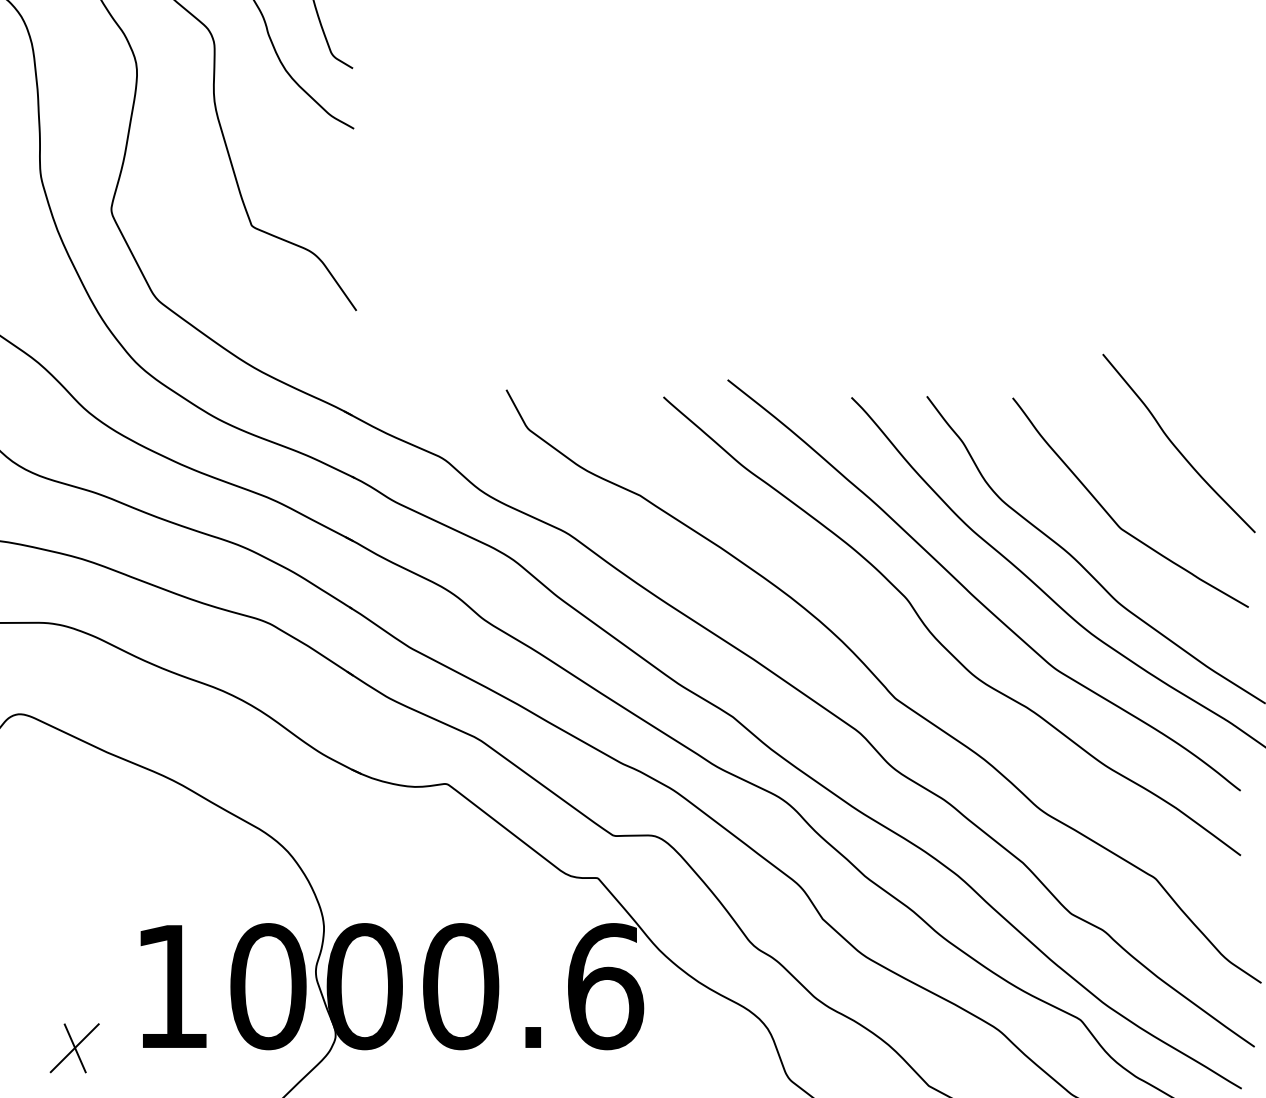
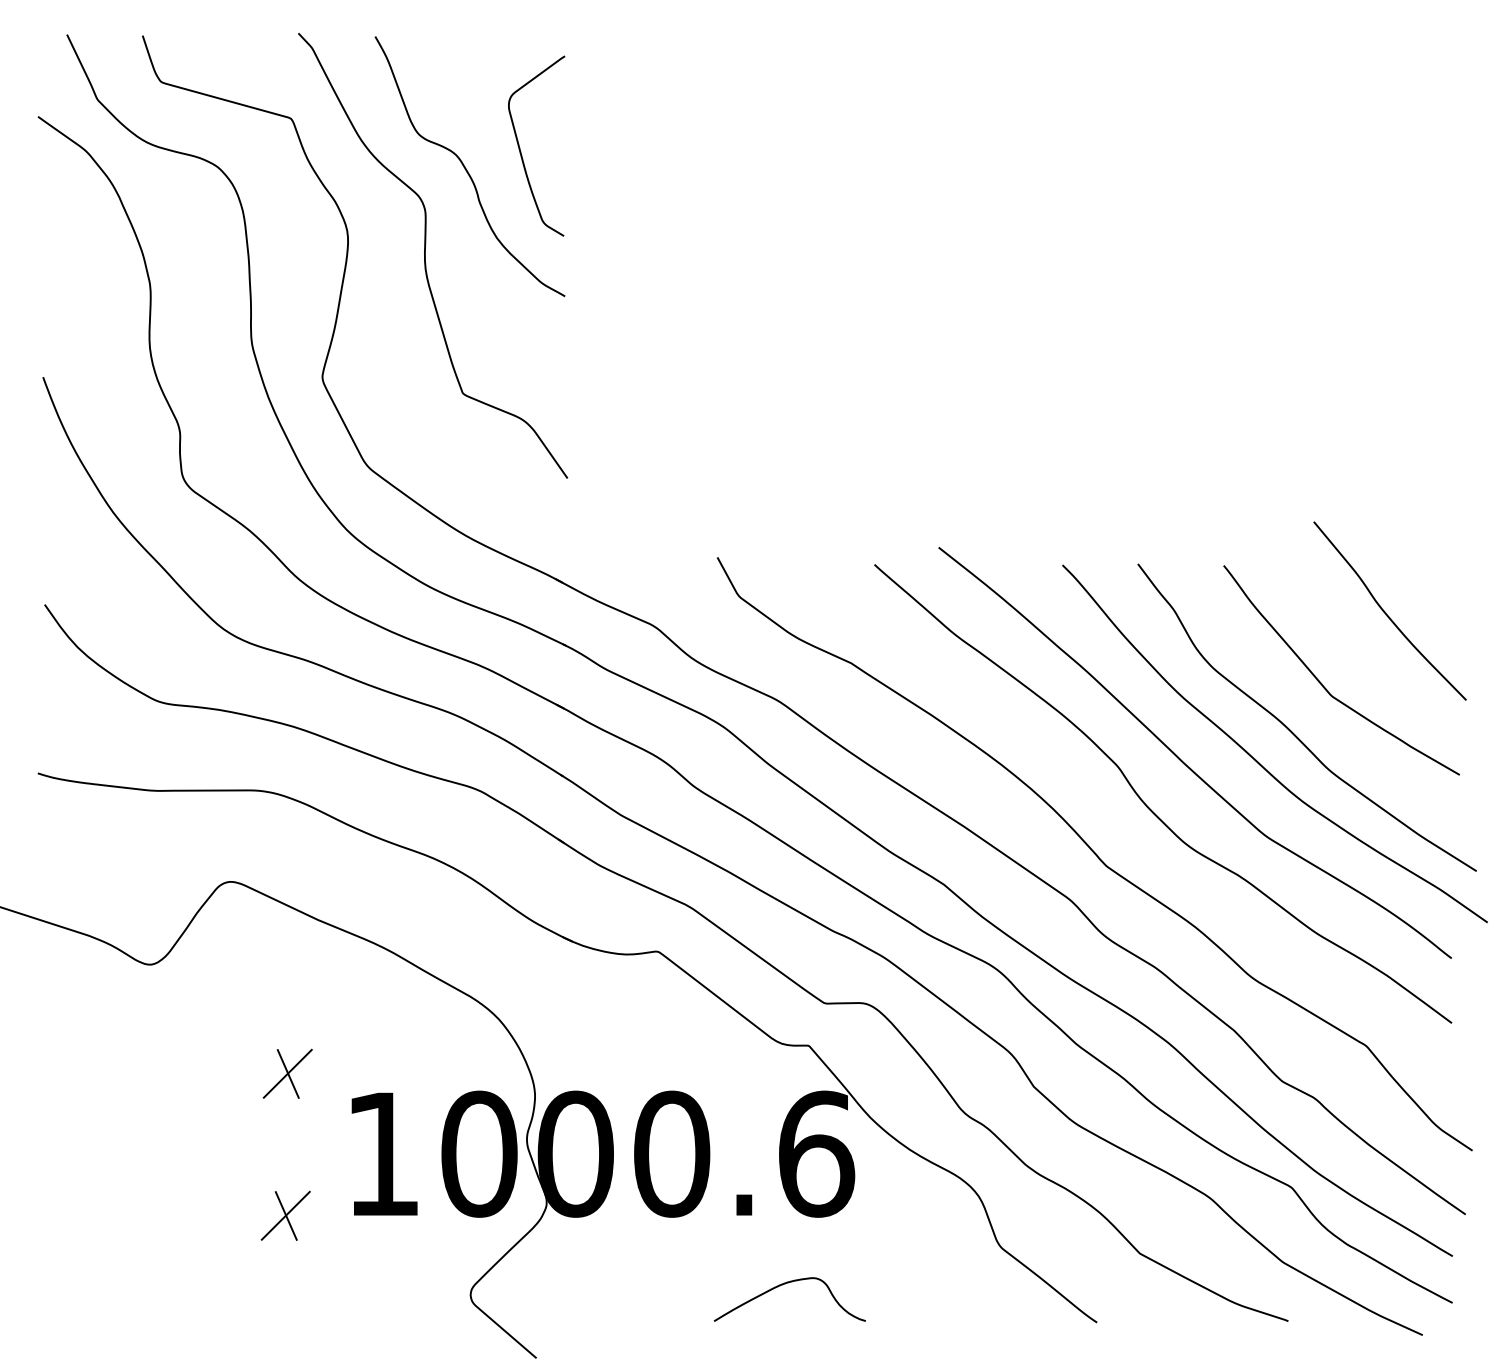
part: (76, 905) -> (287, 1073), added

